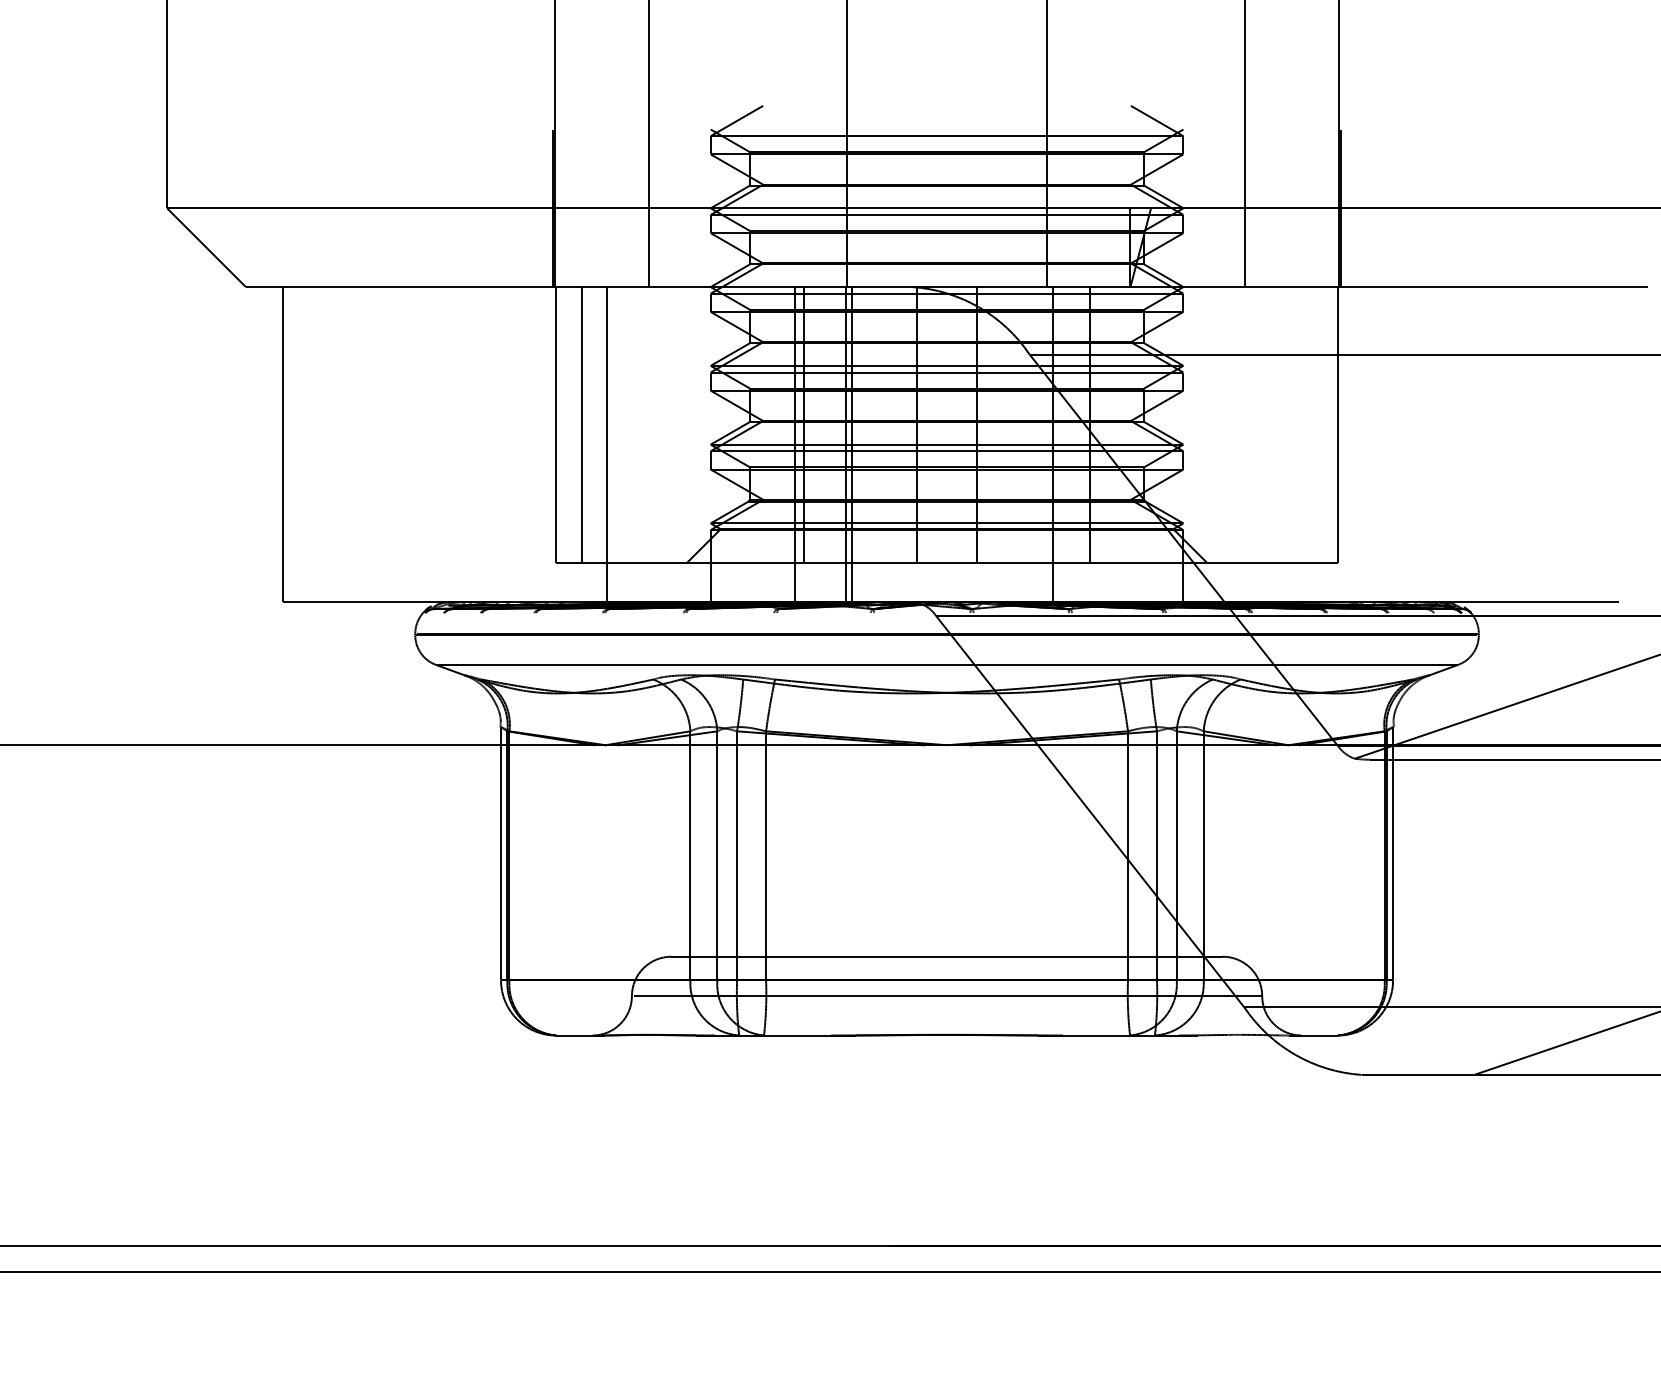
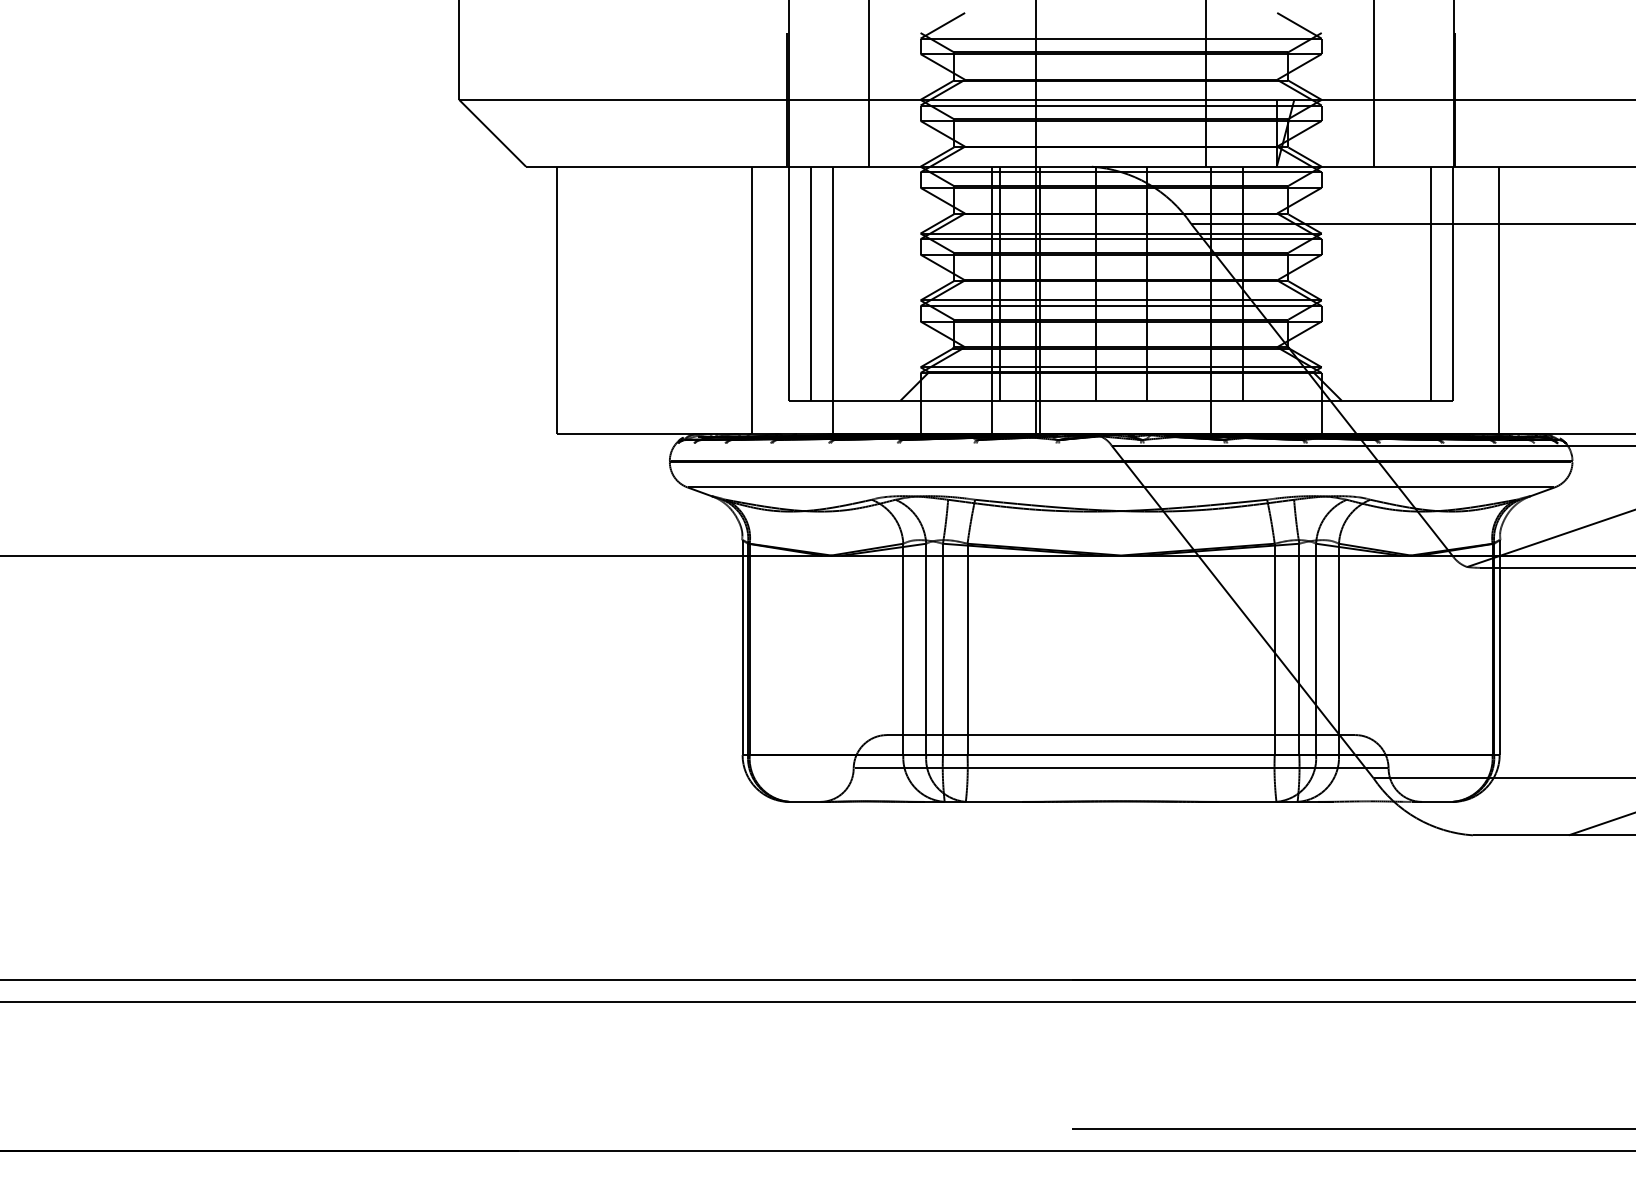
line: (1311, 424) -> (1430, 283), added
line: (512, 444) -> (752, 300), added
line: (1392, 444) -> (1499, 300), added

